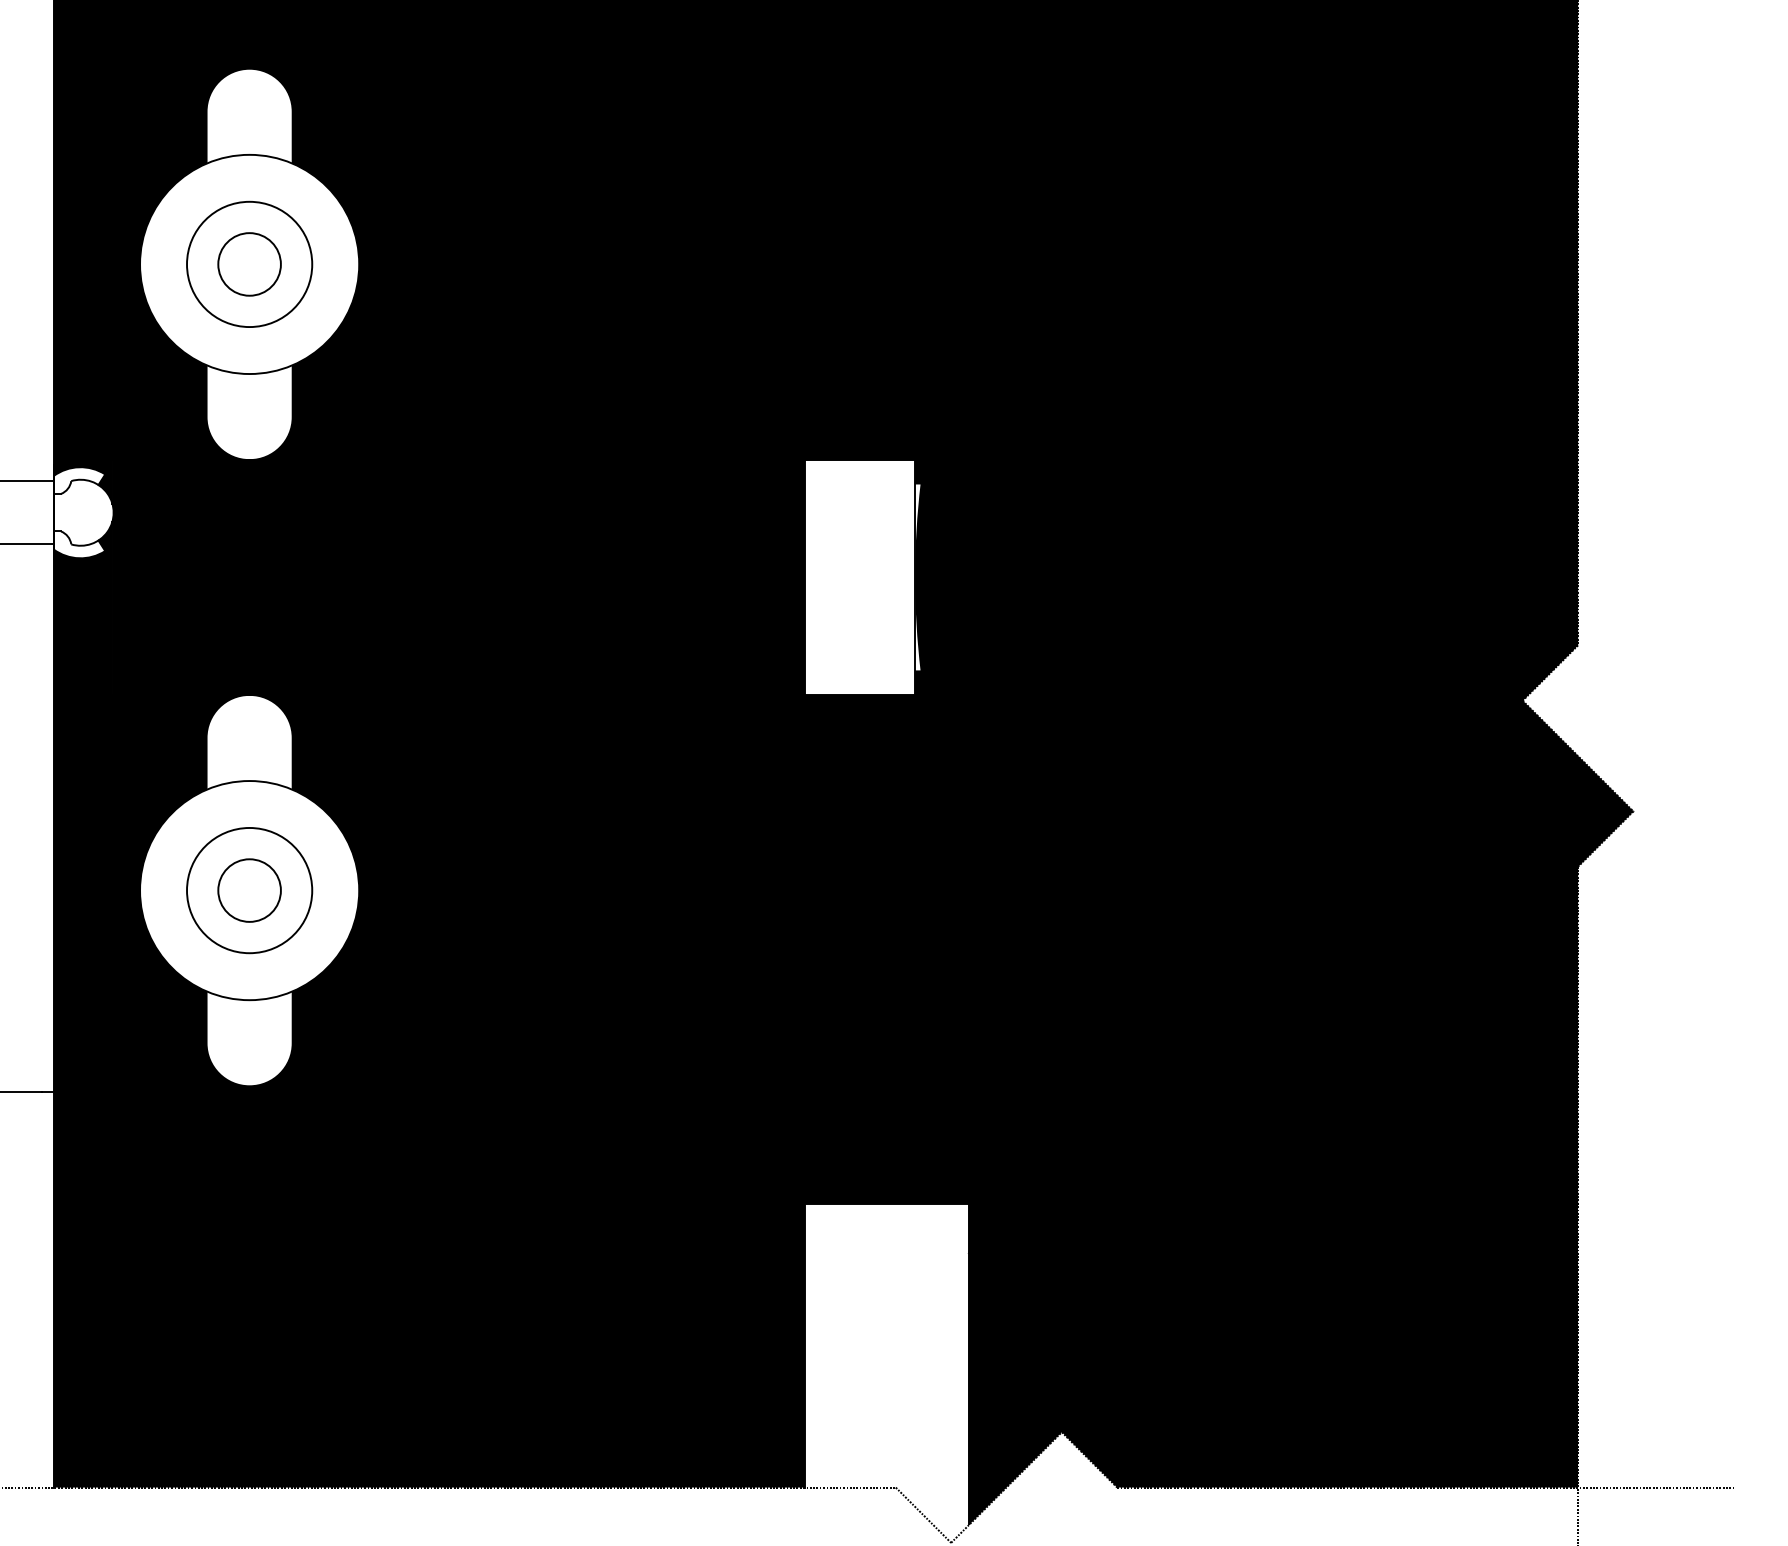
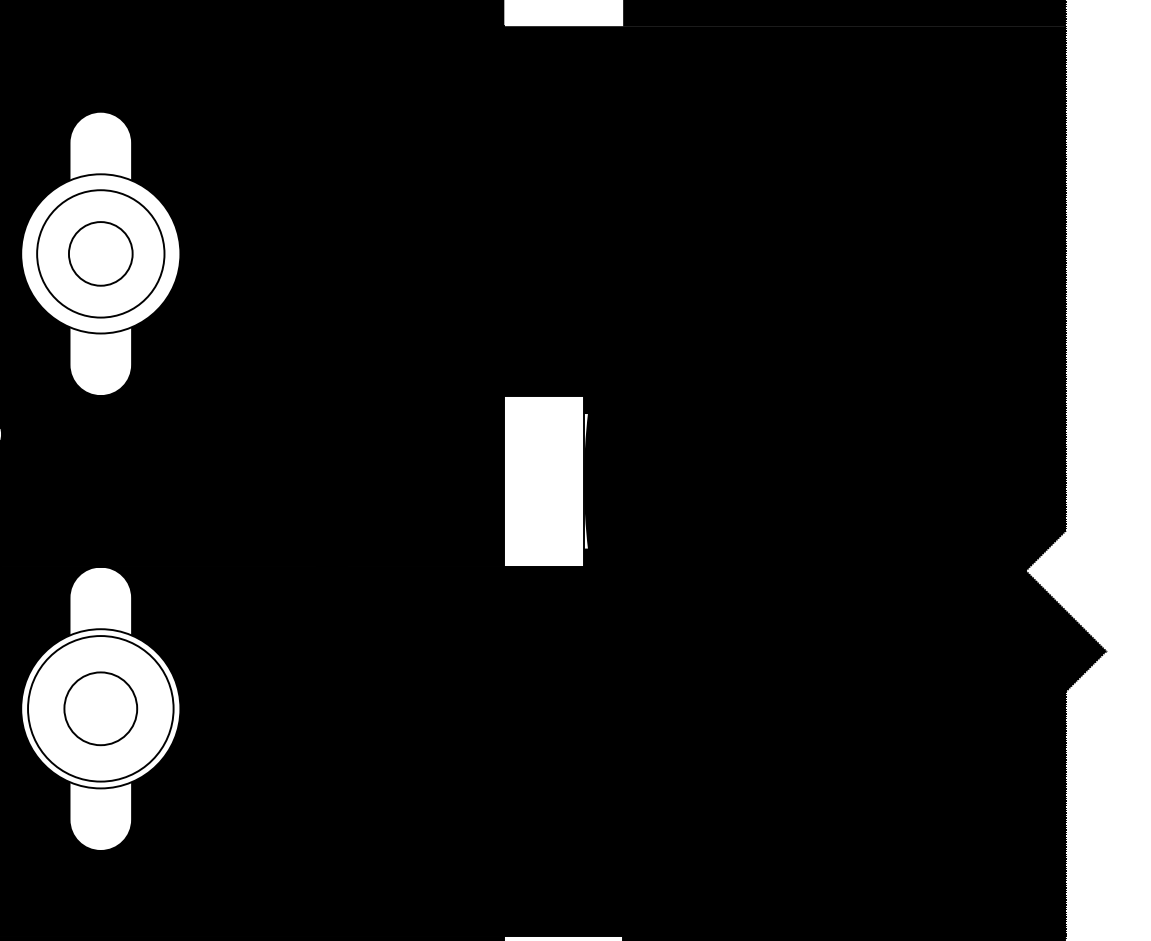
circle: (249, 264) -> (100, 253), size x1.4
circle: (249, 264) -> (100, 253), size x1.4
circle: (249, 890) -> (100, 708), size x1.6
circle: (249, 890) -> (100, 708), size x1.6

